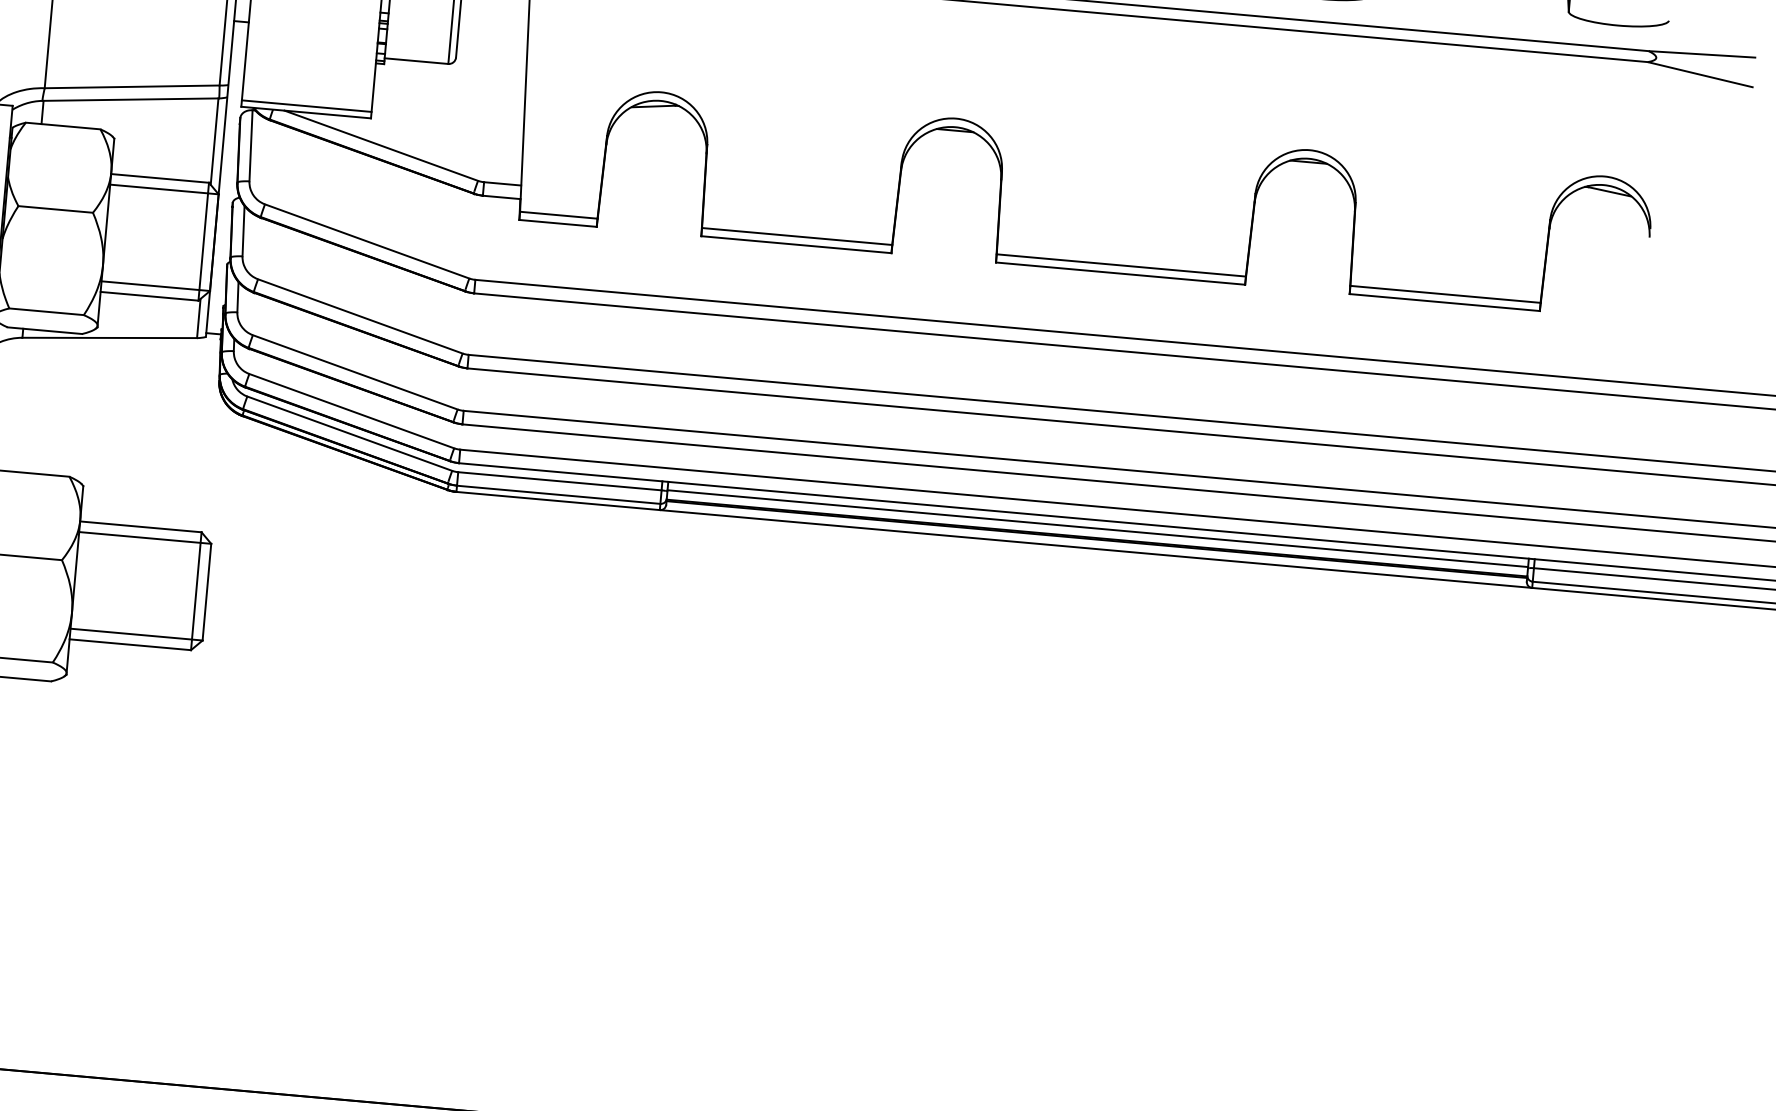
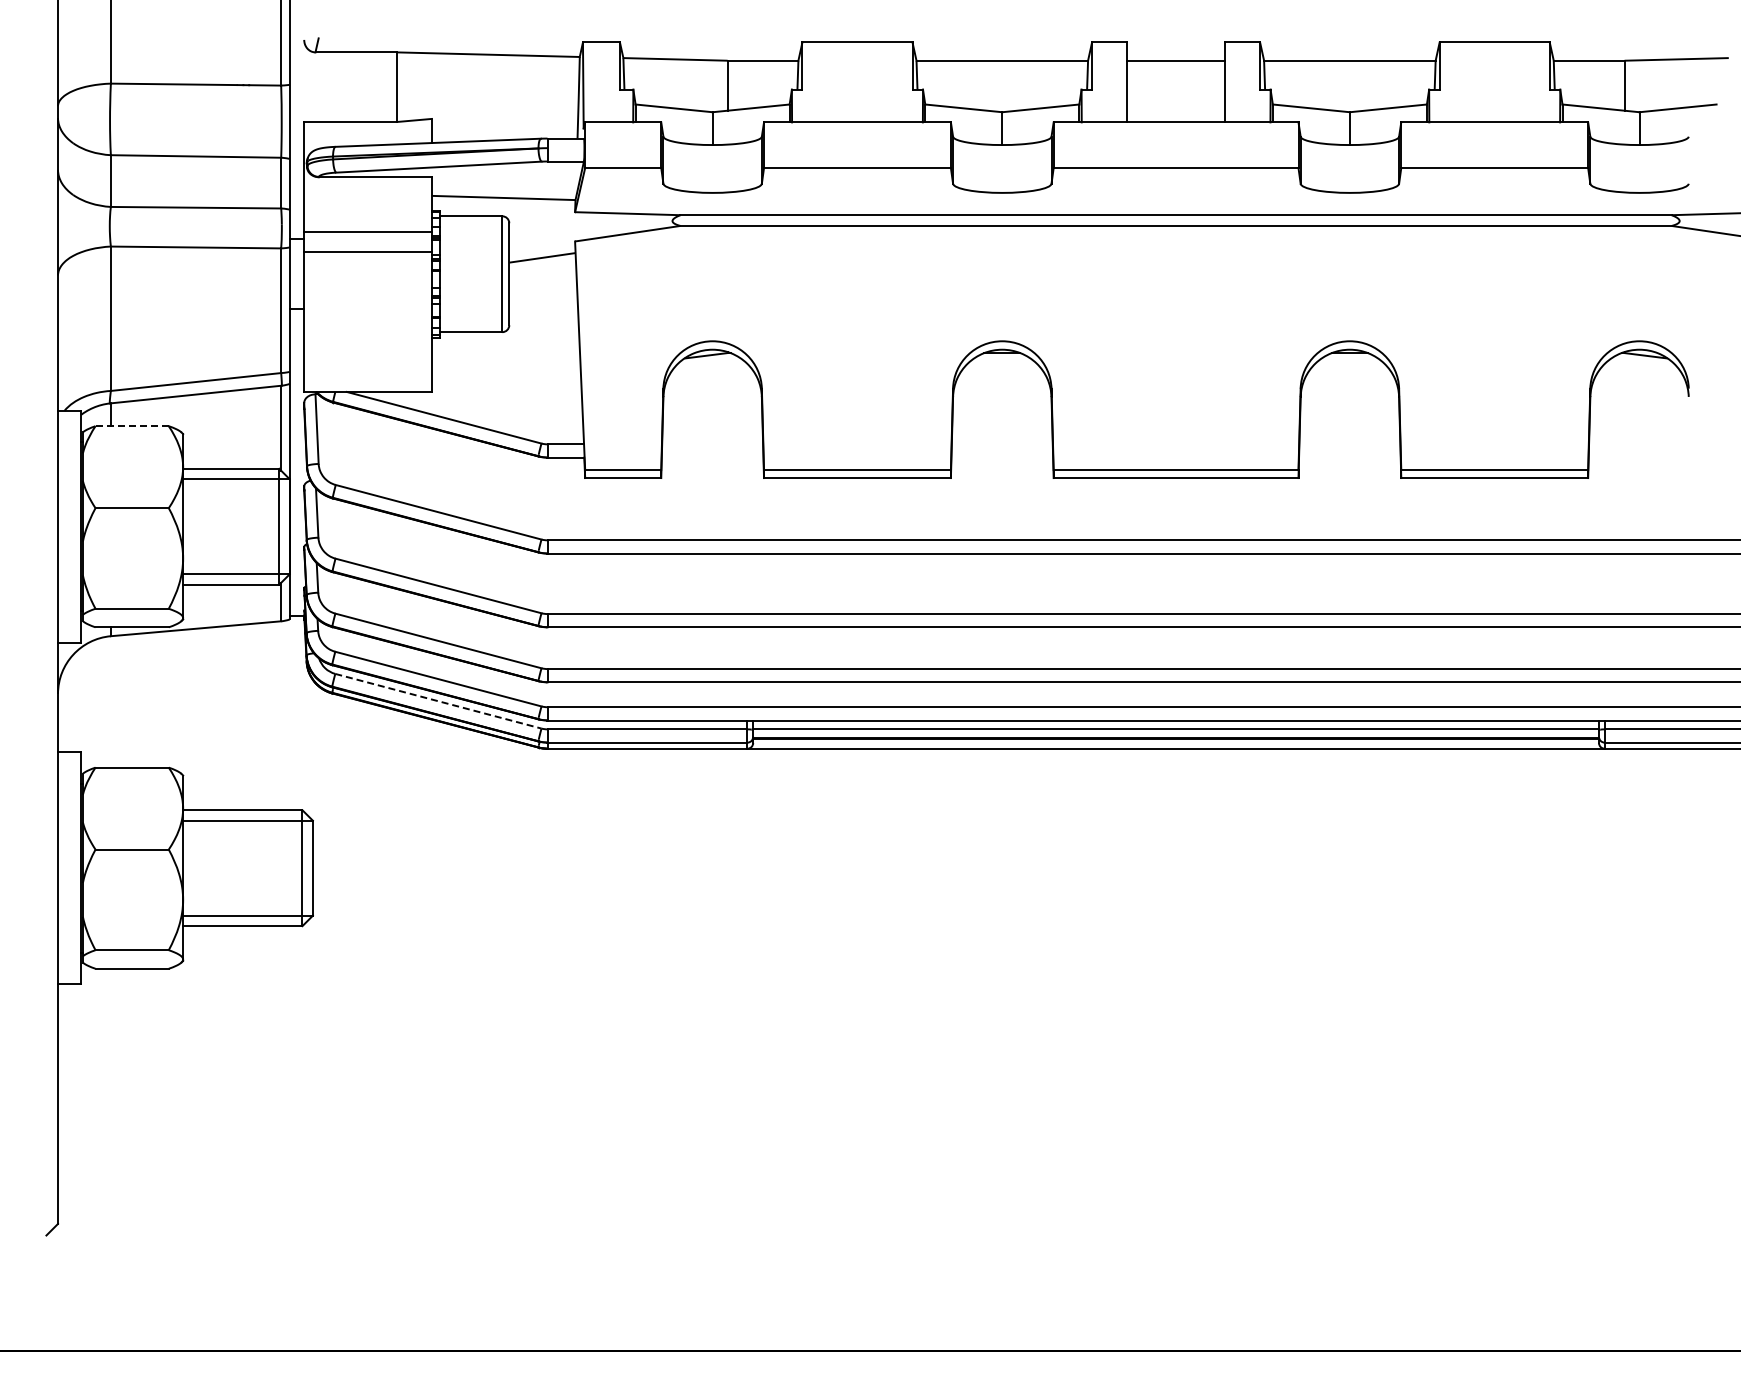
line: (306, 105) -> (367, 385), removed
line: (63, 126) -> (132, 426), solid -> dashed
line: (349, 433) -> (438, 701), solid -> dashed

